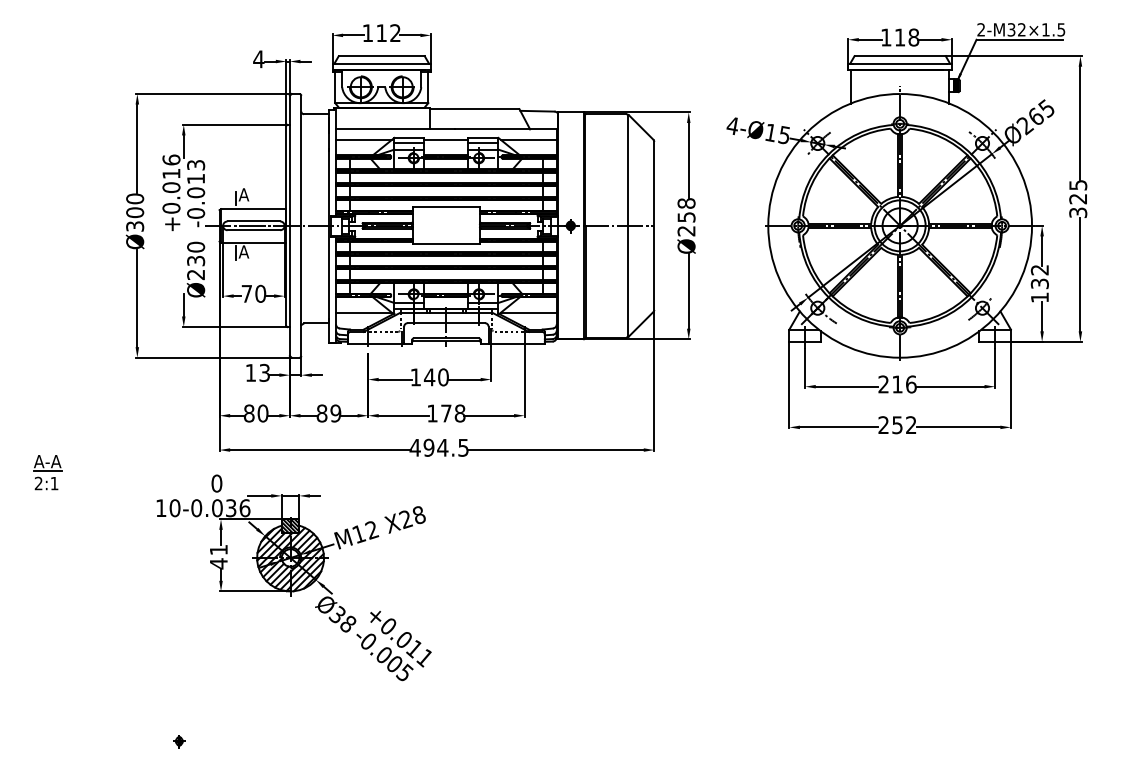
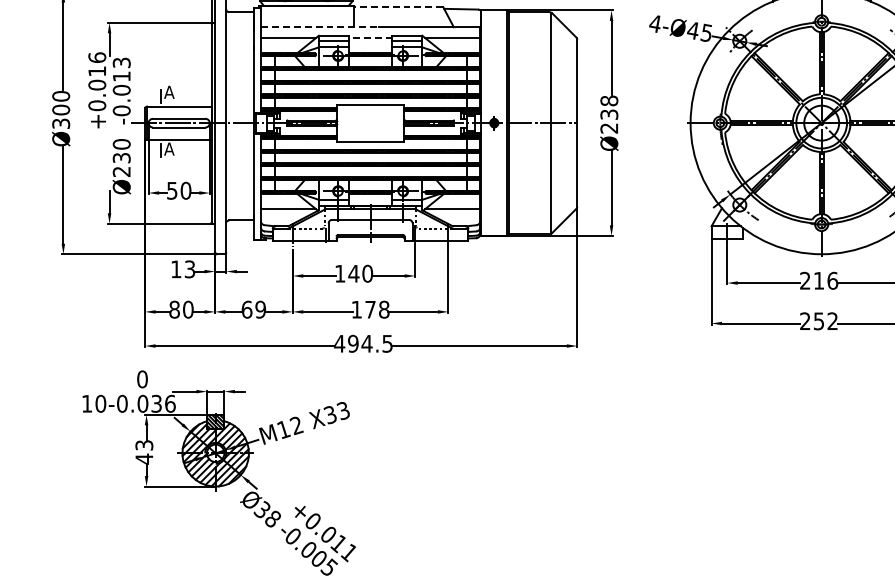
line: (474, 109) -> (398, 7), solid -> dashed
line: (395, 129) -> (320, 27), solid -> dashed
text: (769, 133) -> (691, 31), 4-Ø15 -> 4-Ø45
line: (446, 140) -> (370, 38), solid -> dashed
text: (685, 217) -> (608, 114), Ø258 -> Ø238
text: (246, 293) -> (171, 190), 70 -> 50
text: (321, 413) -> (246, 309), 89 -> 69
text: (411, 517) -> (335, 413), X28 -> X33
text: (218, 549) -> (144, 444), 41 -> 43

